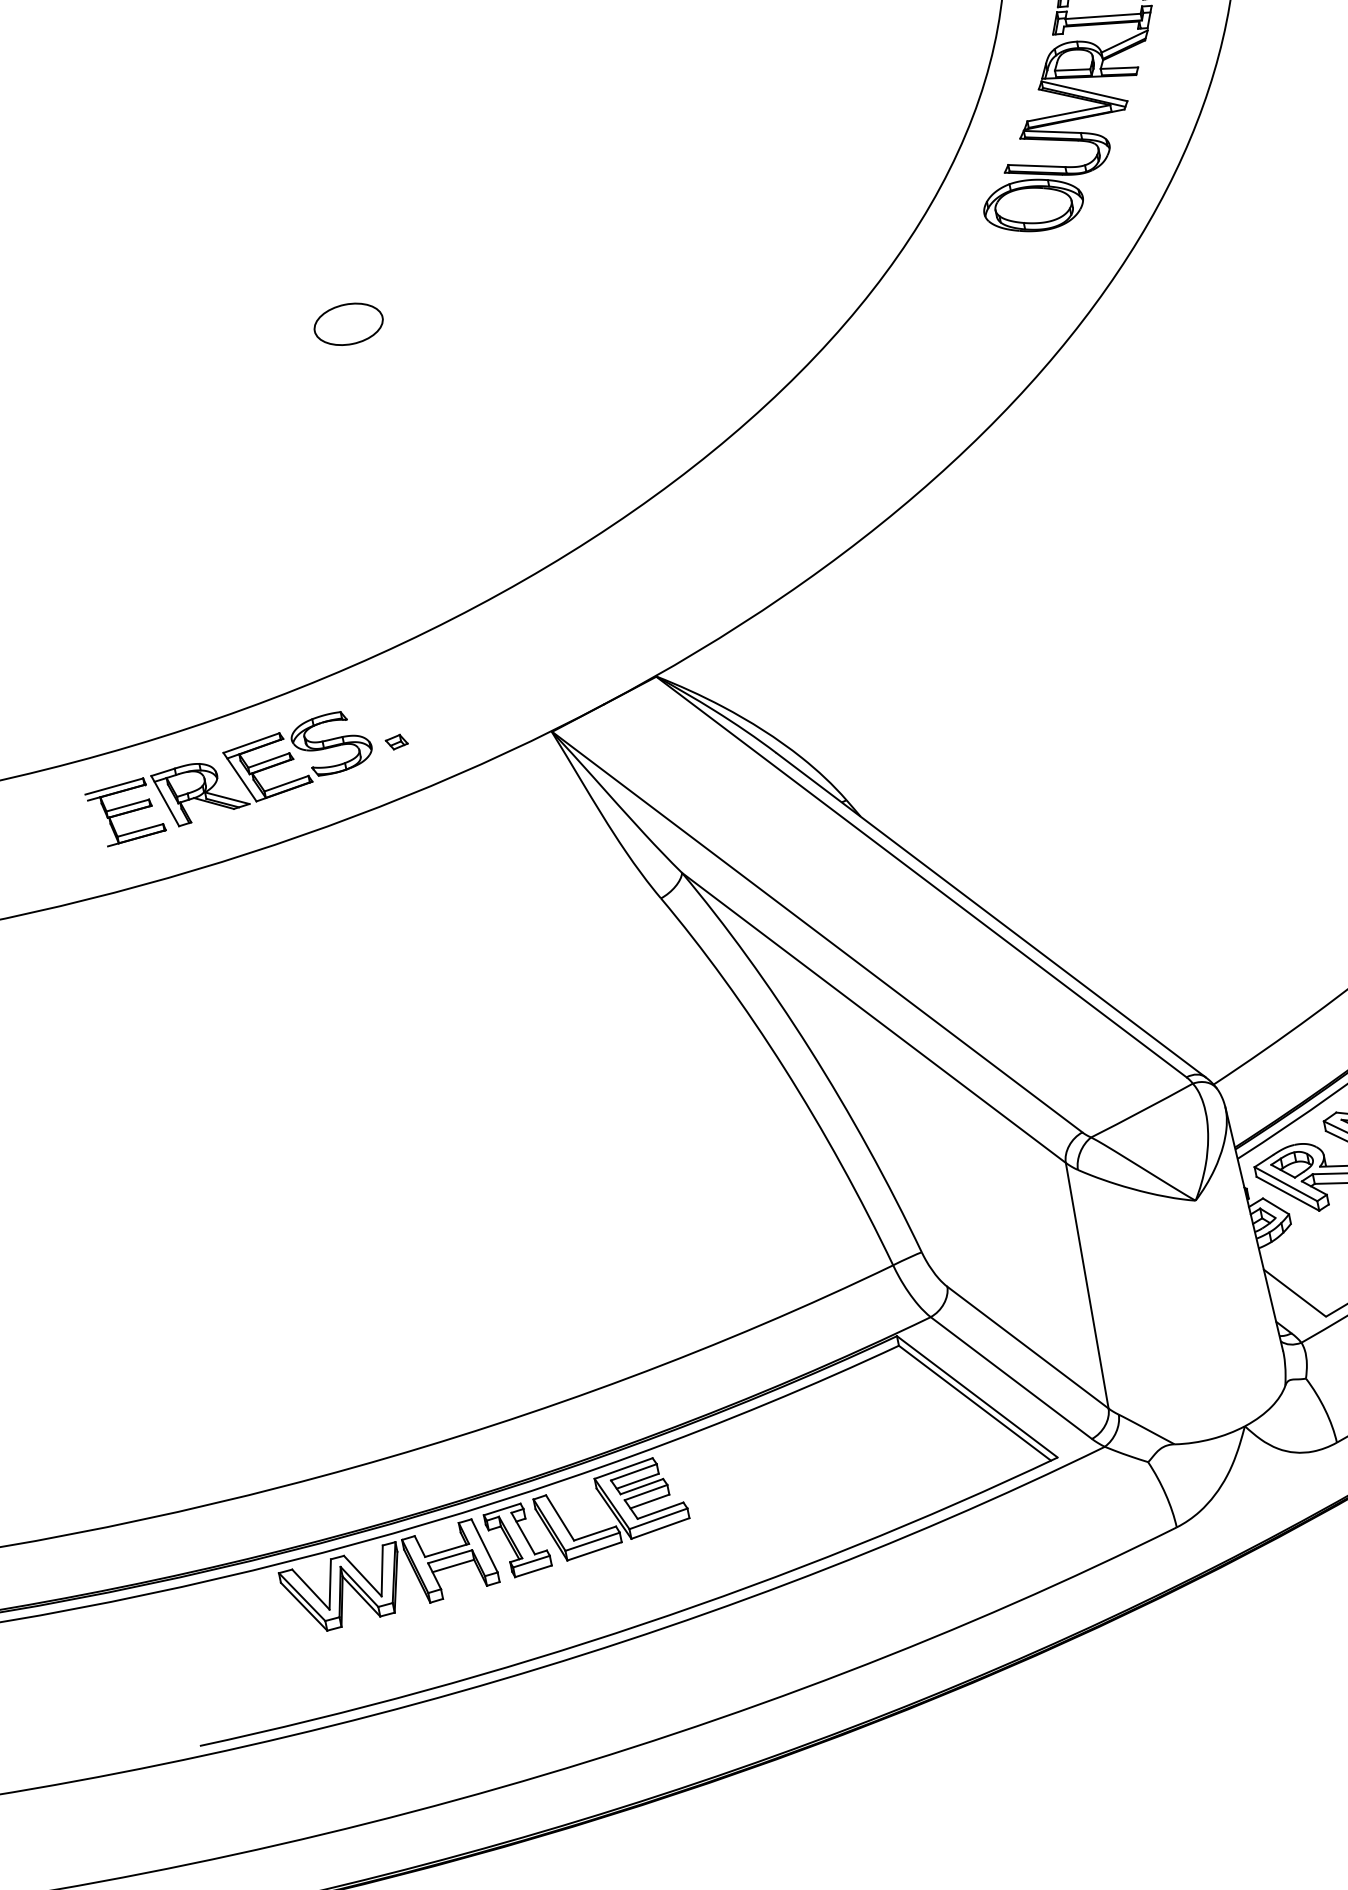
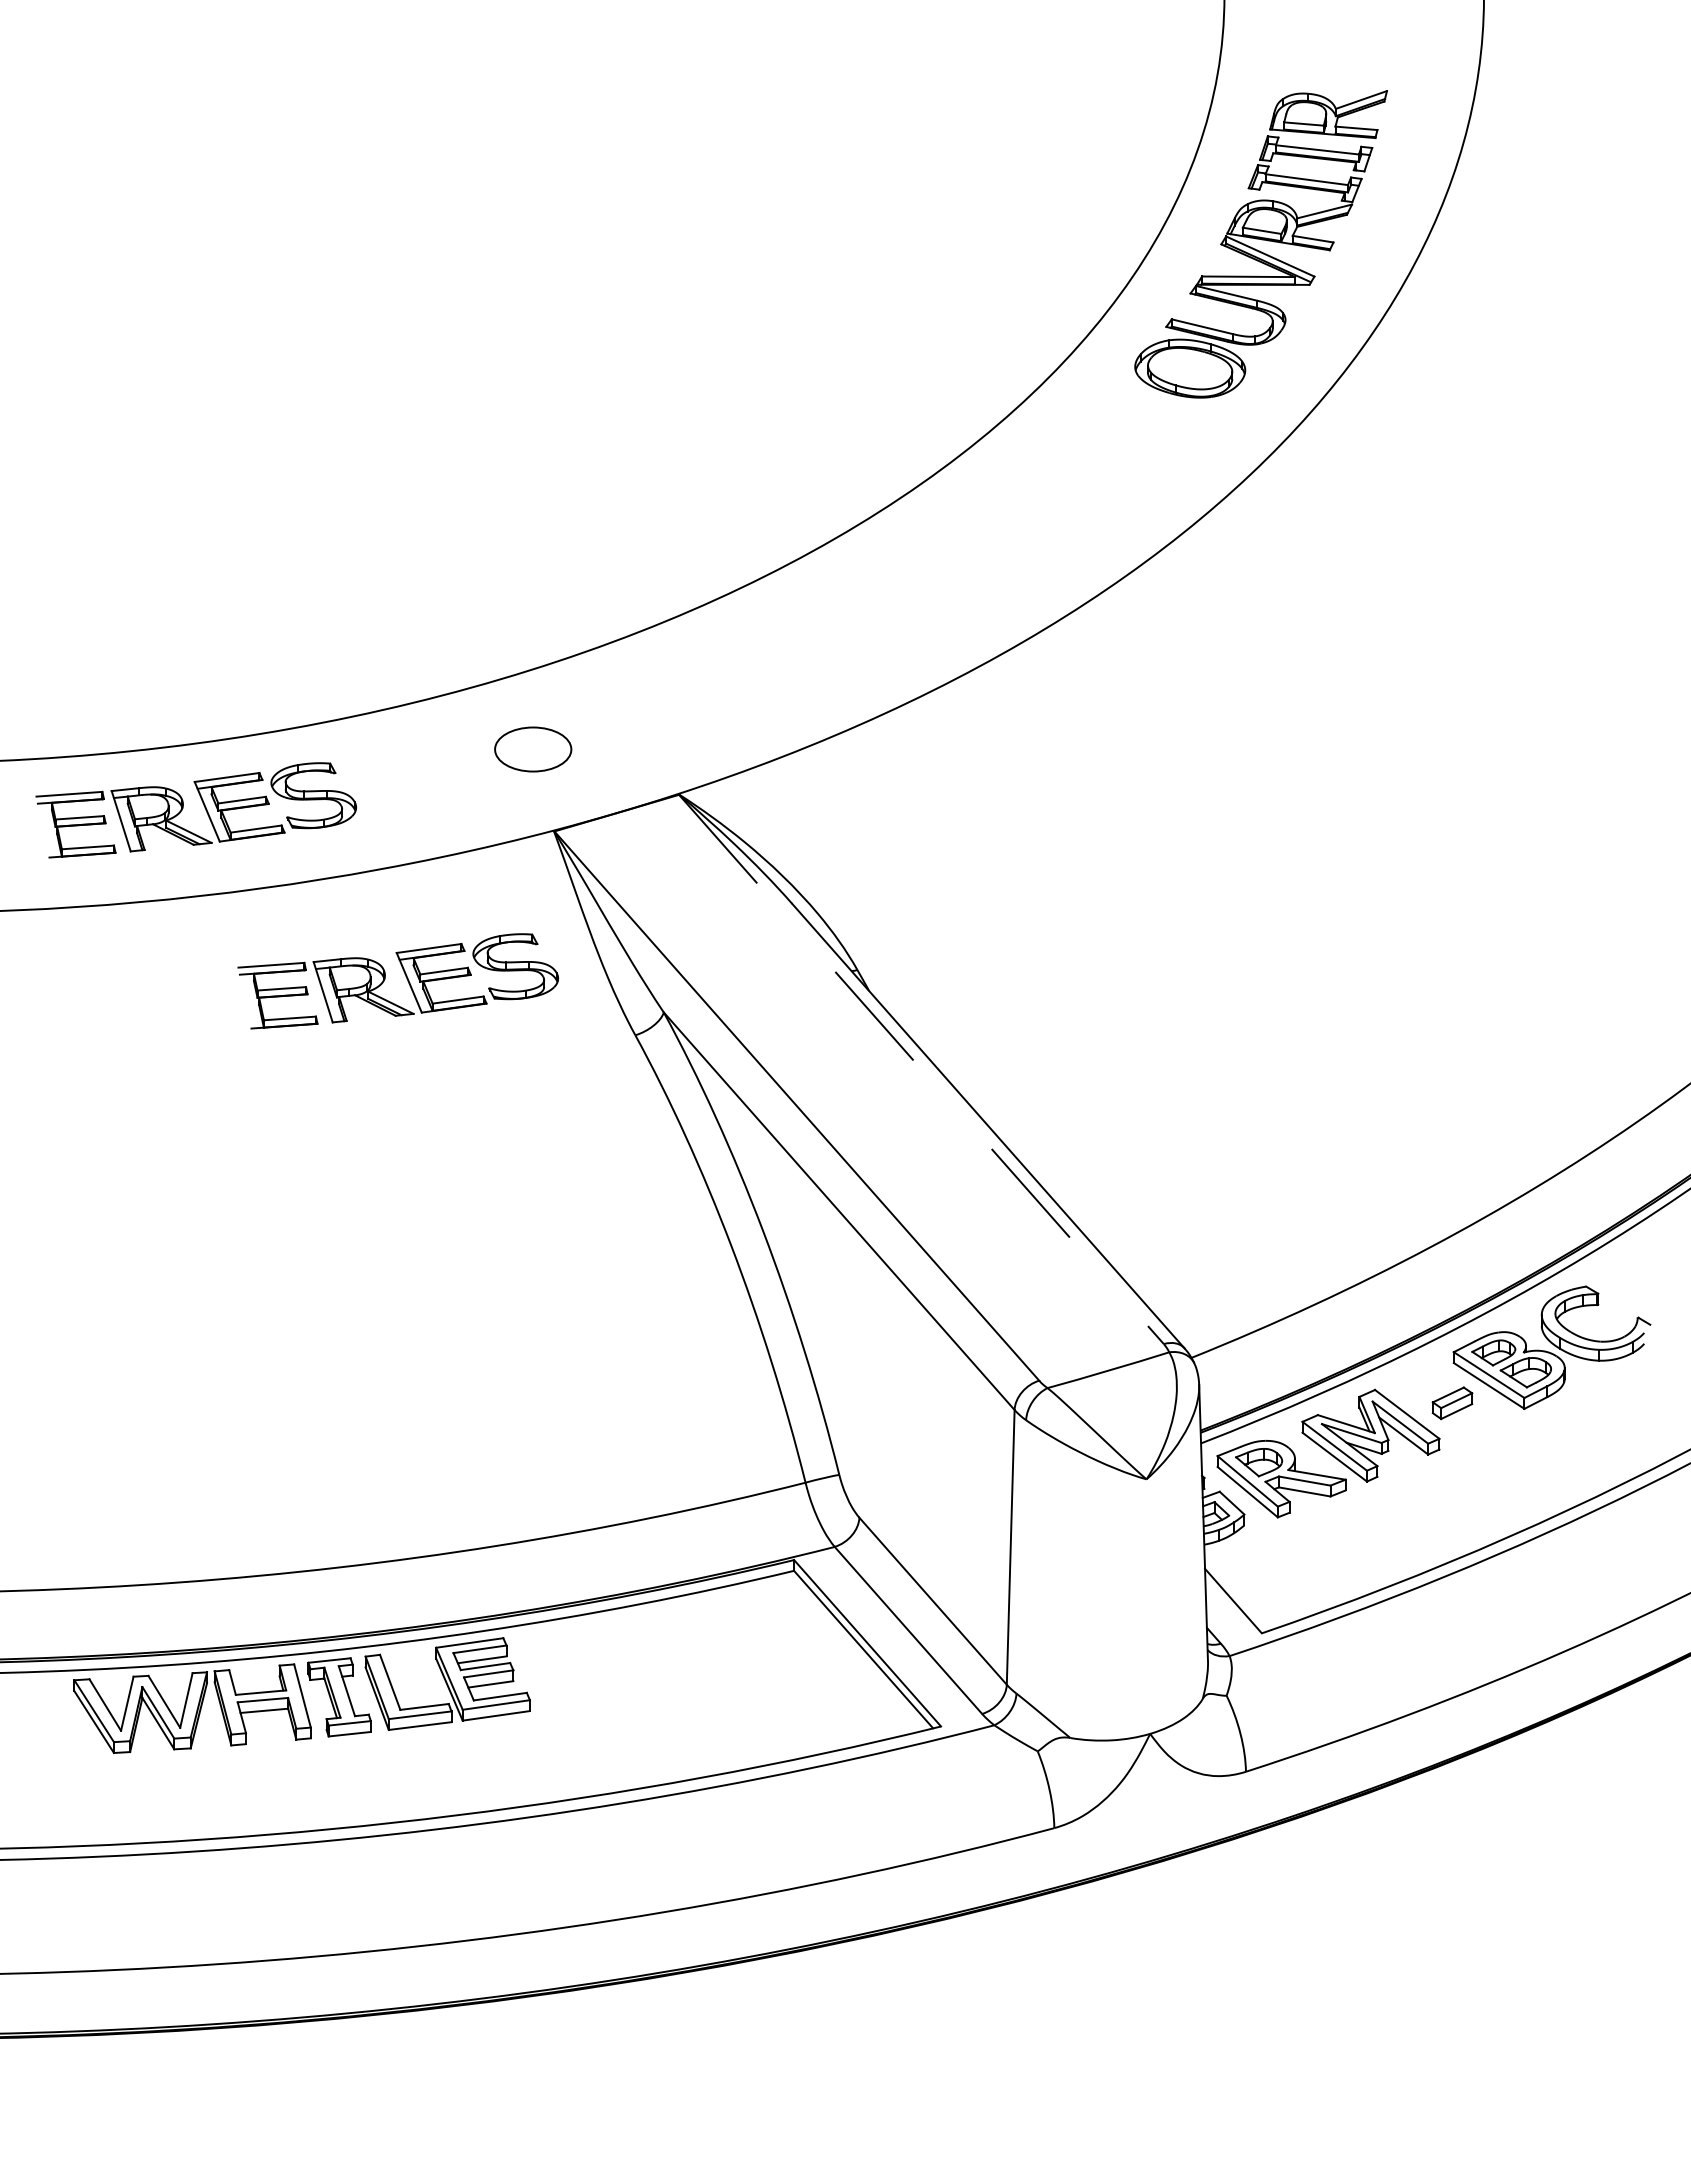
part: (348, 324) -> (533, 749), moved
part: (396, 742) -> (383, 808), removed
line: (921, 877) -> (921, 1069), solid -> dashed
part: (447, 890) -> (406, 979), added

